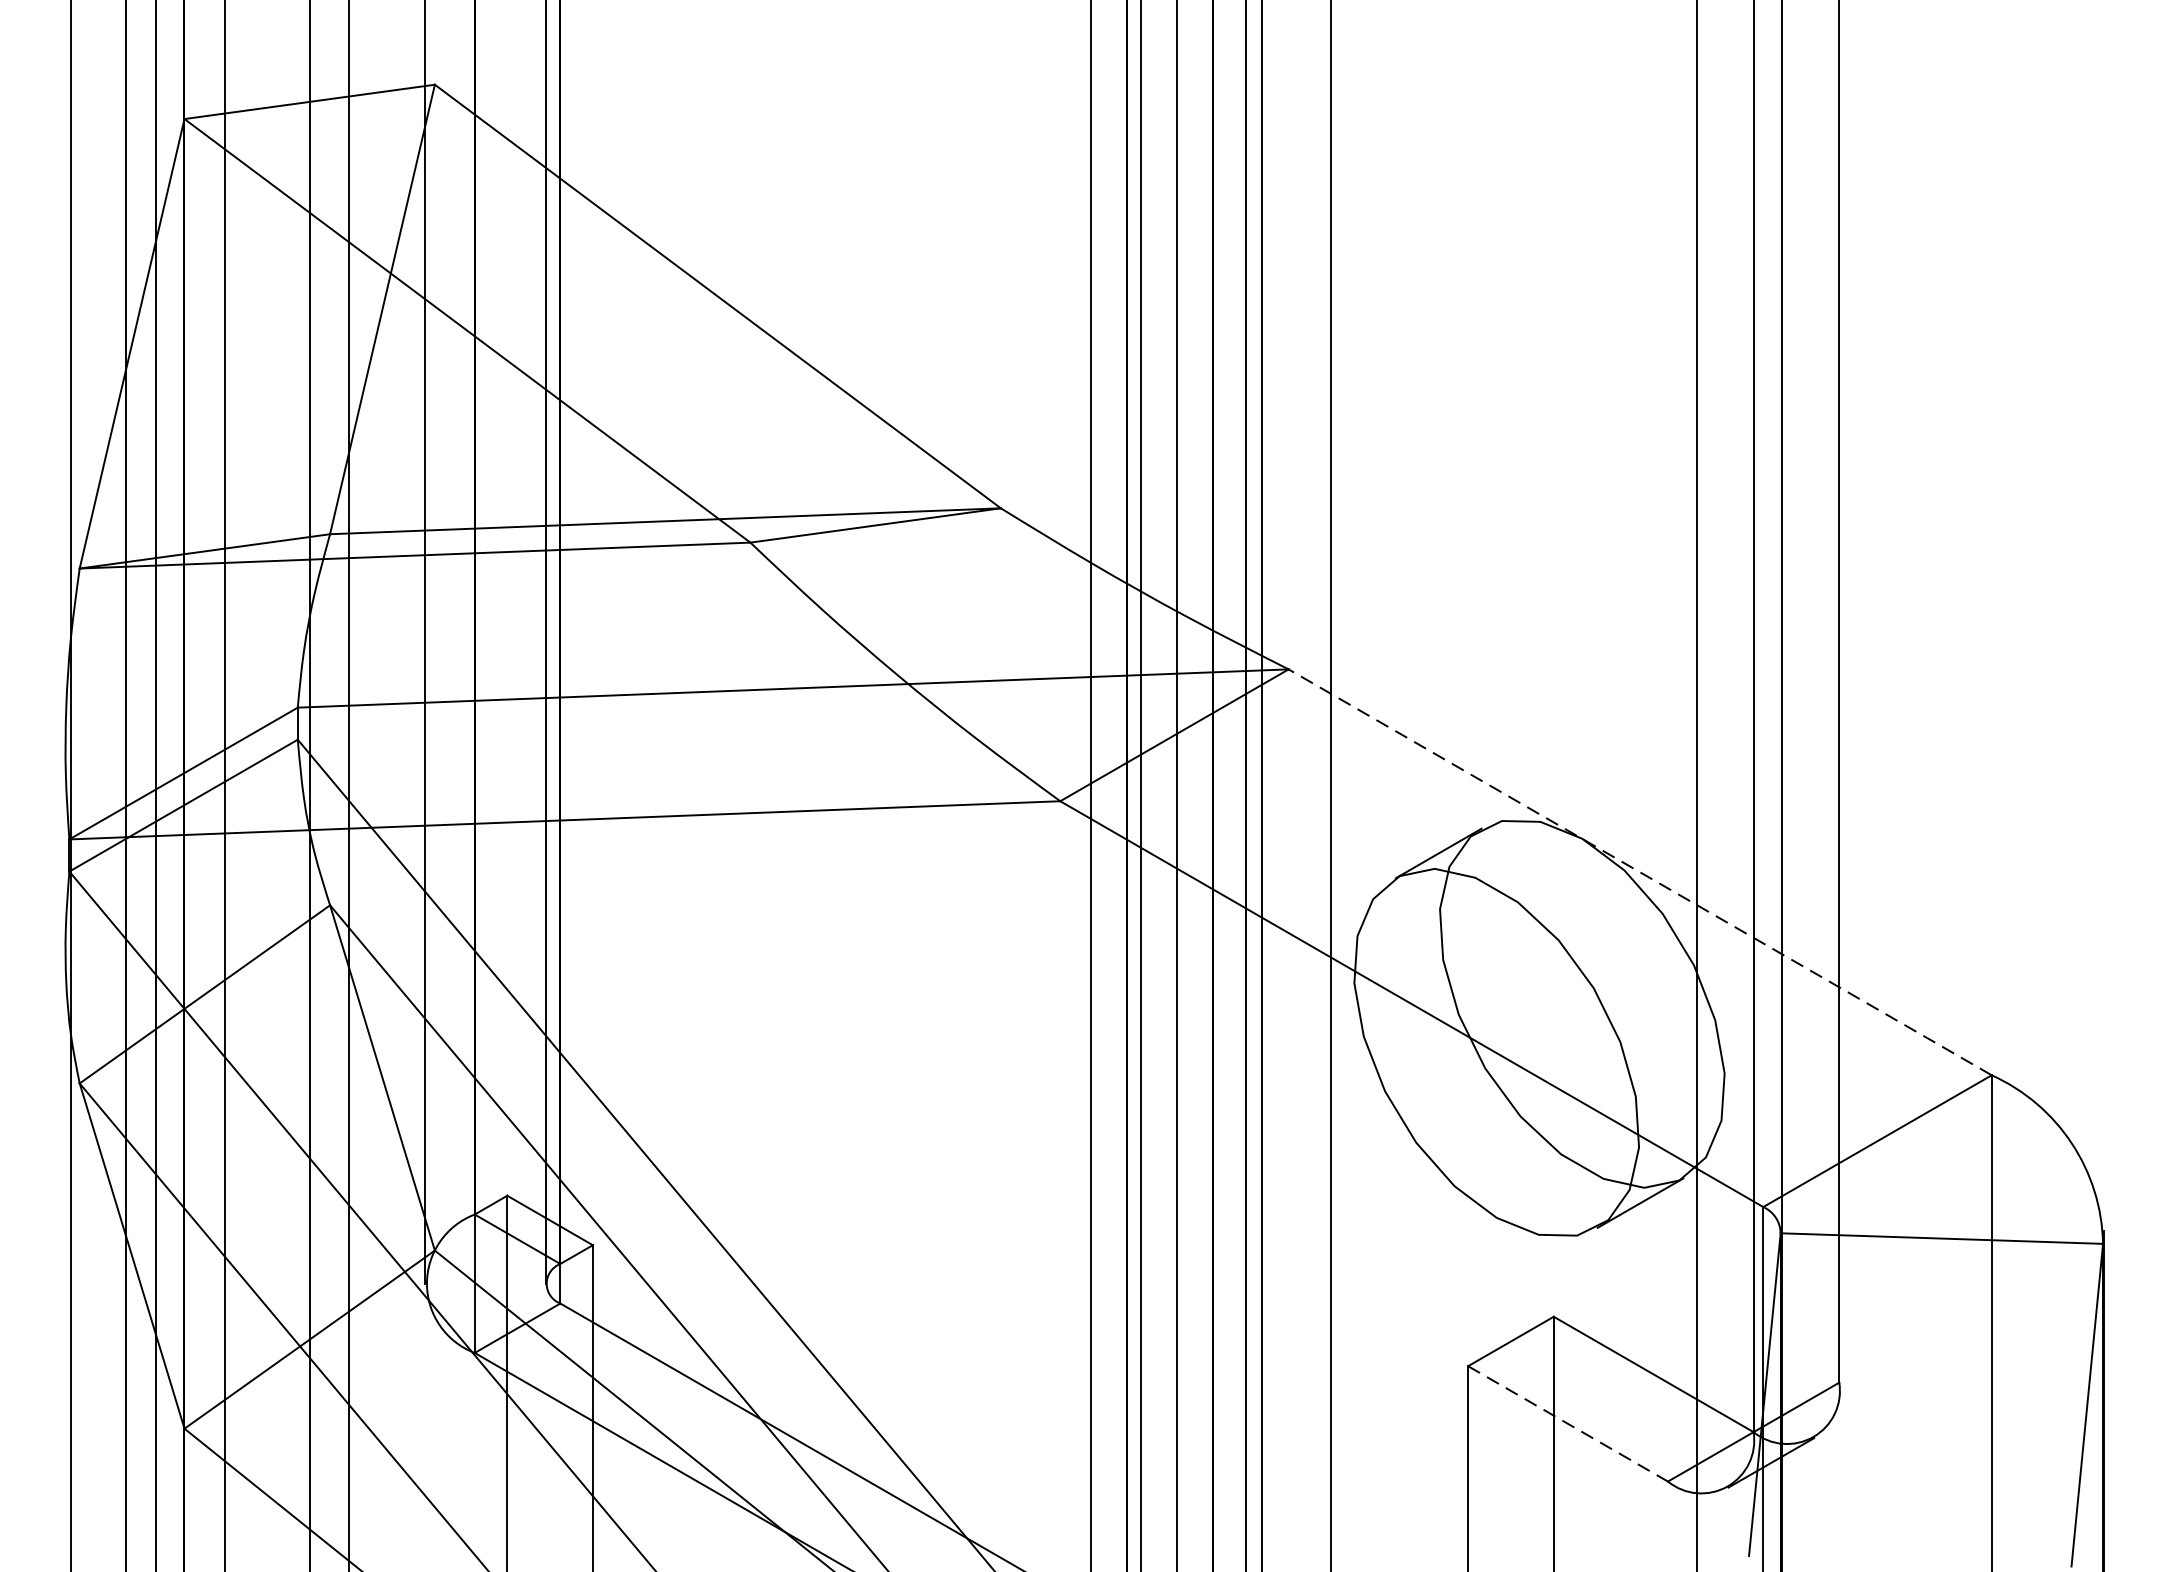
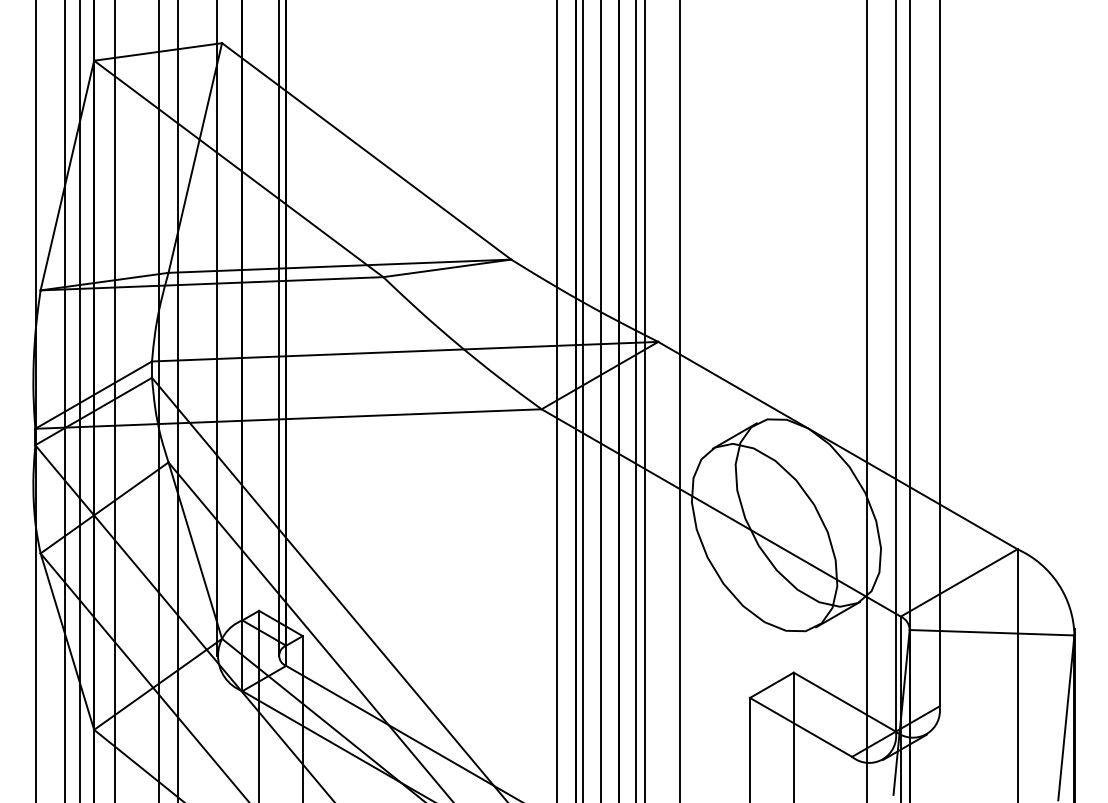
line: (1639, 872) -> (837, 445), dashed -> solid
line: (1568, 1424) -> (801, 727), dashed -> solid

